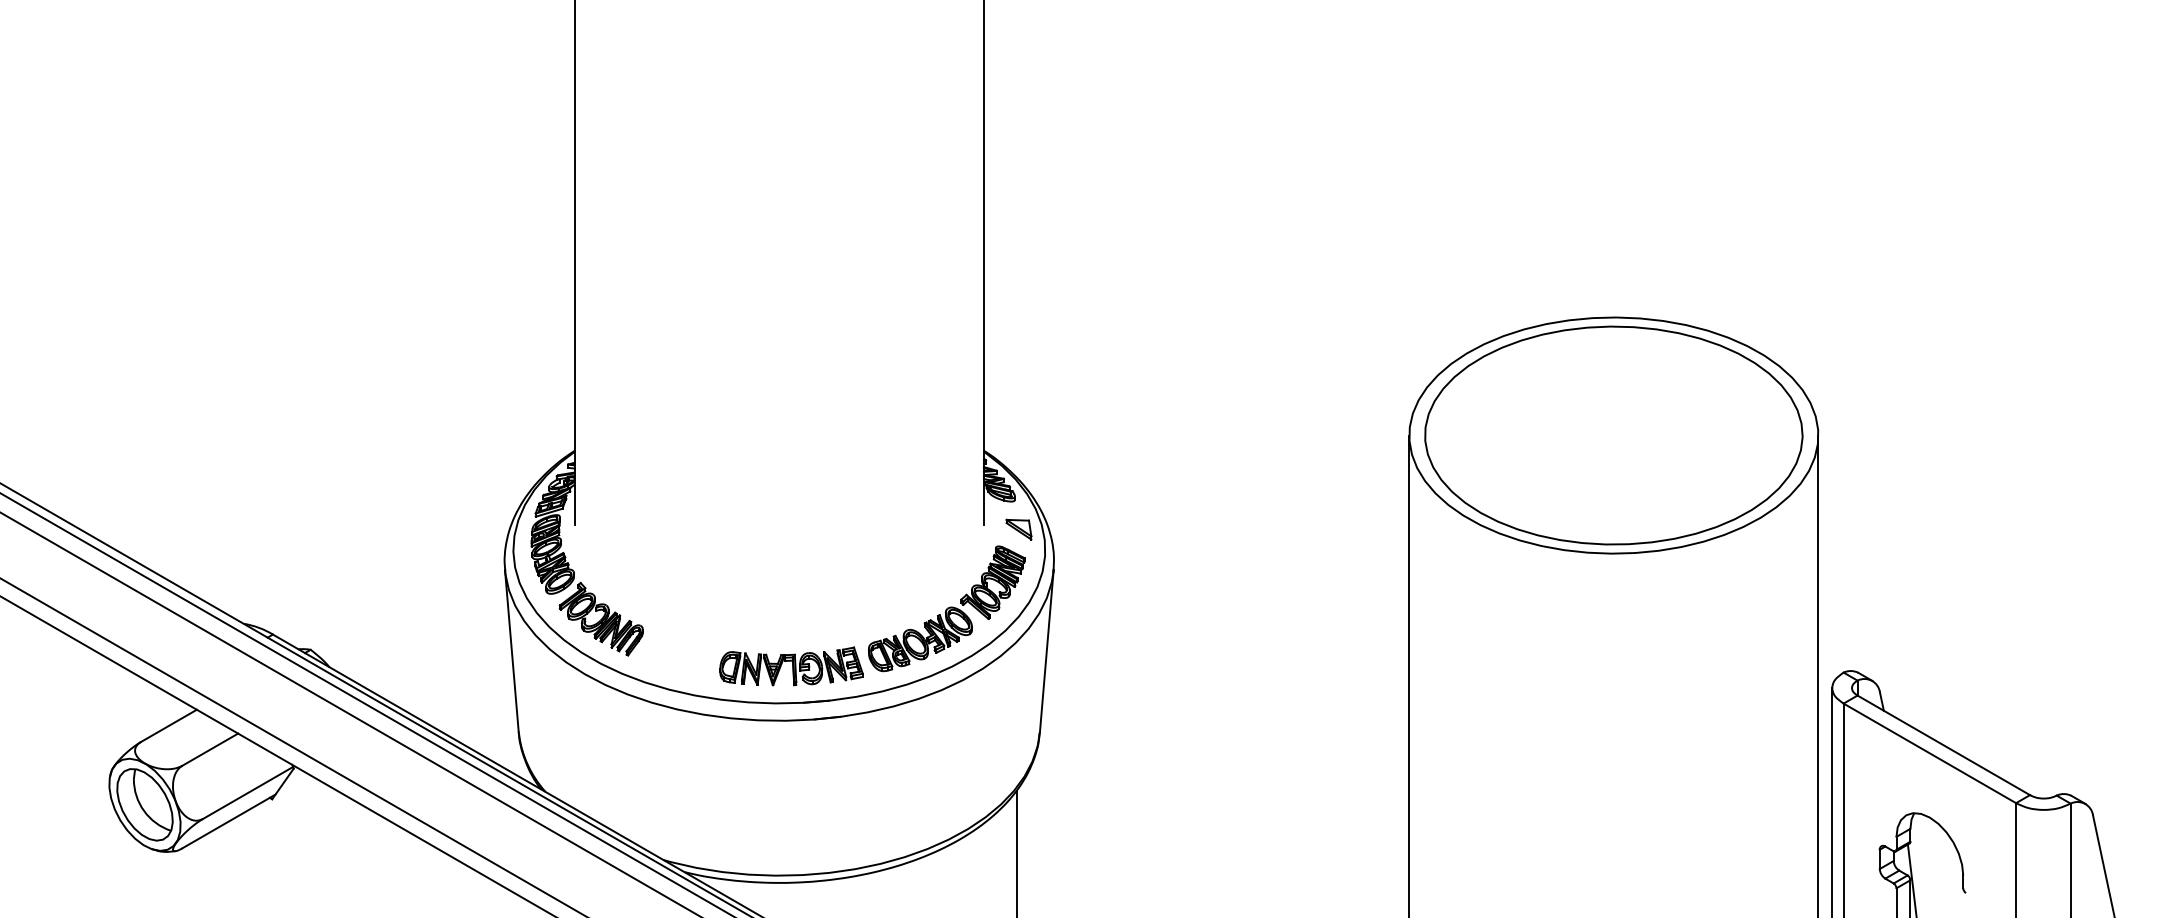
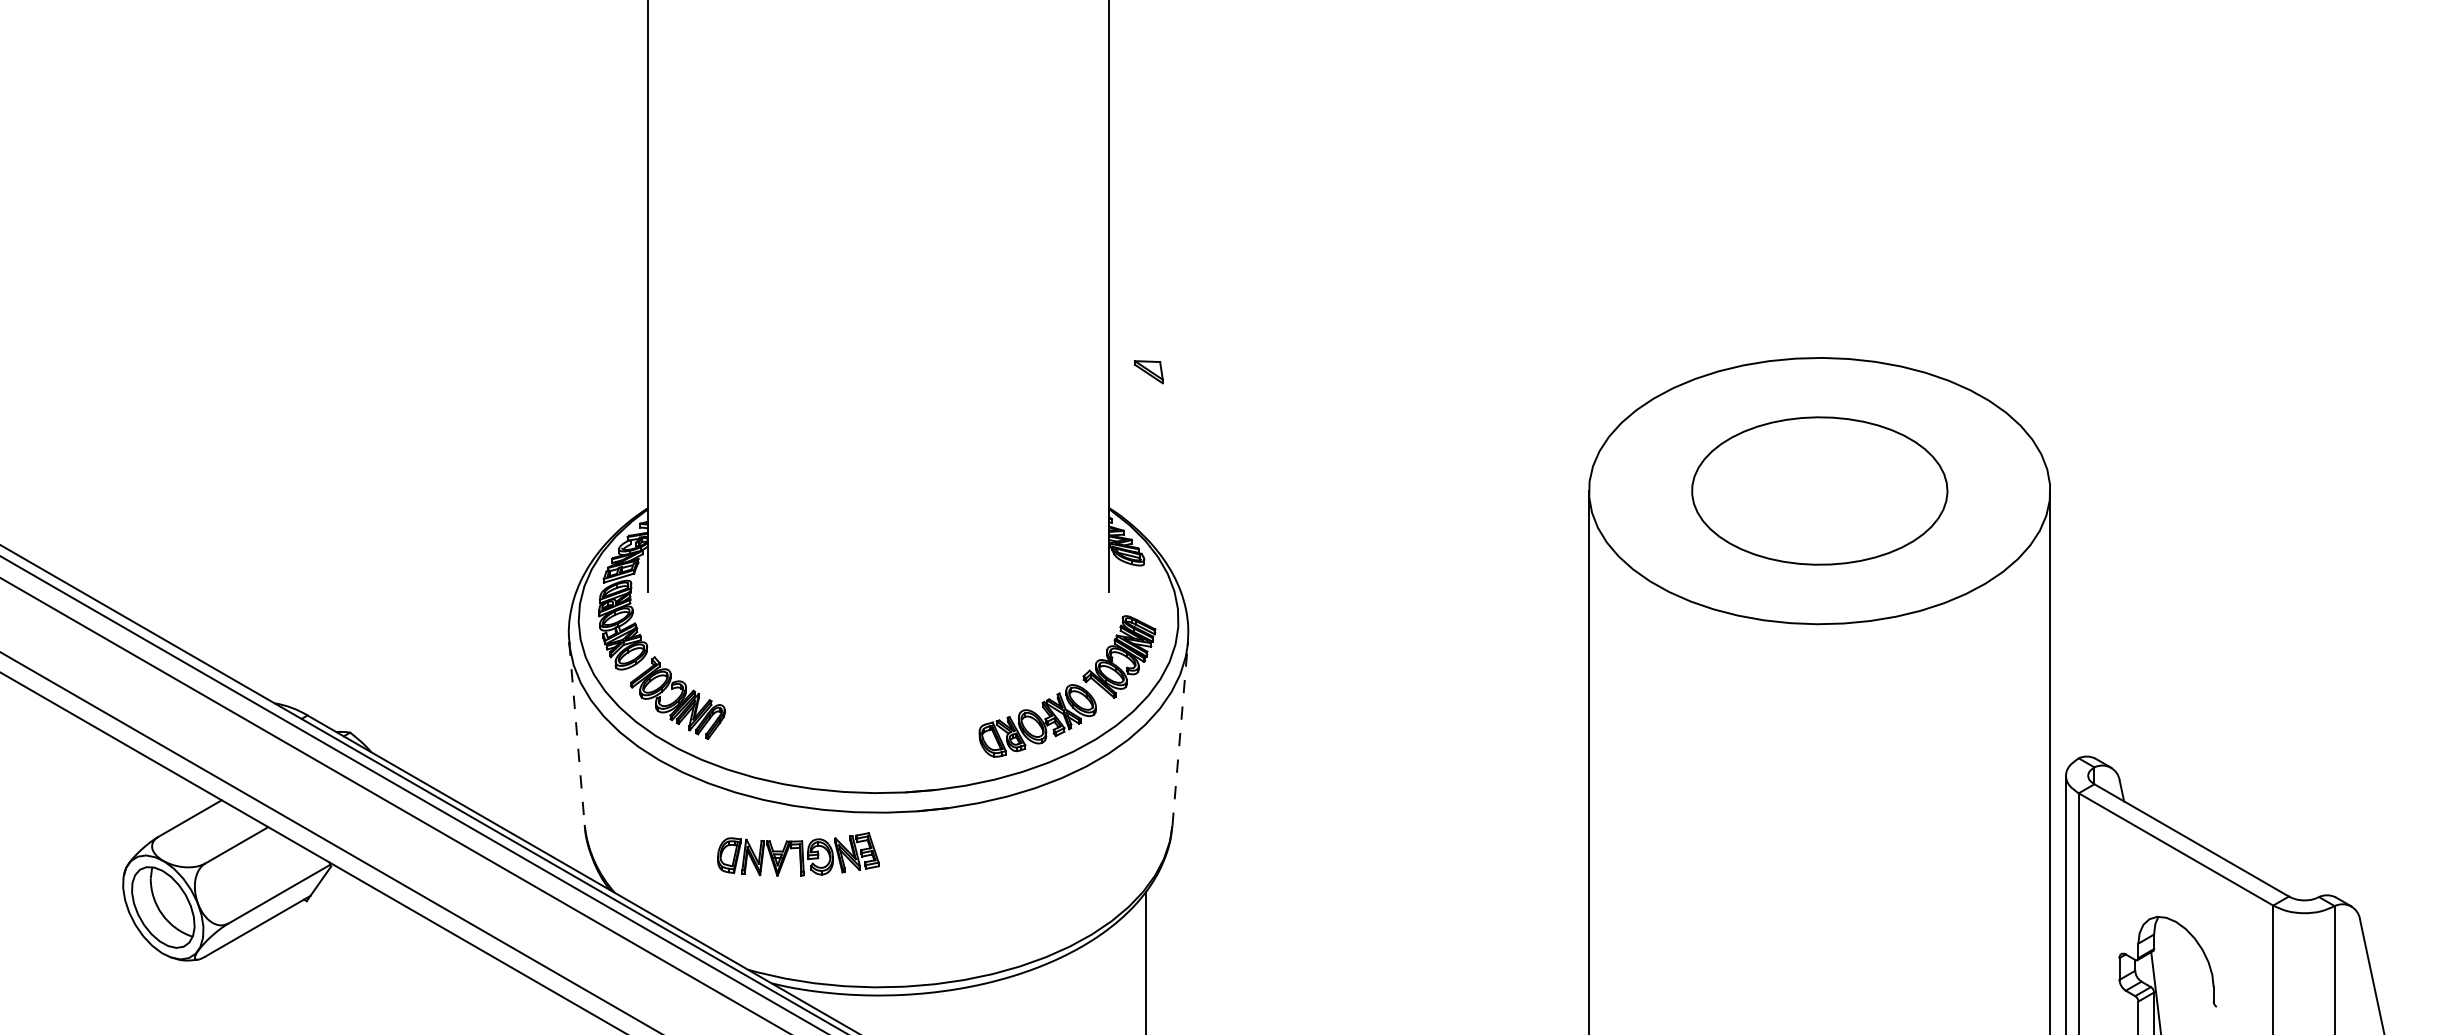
part: (1613, 435) -> (1819, 490), size x0.6
part: (1018, 529) -> (1148, 372), moved
line: (512, 651) -> (577, 734), solid -> dashed
line: (1047, 651) -> (1180, 734), solid -> dashed
part: (791, 666) -> (798, 854), moved

